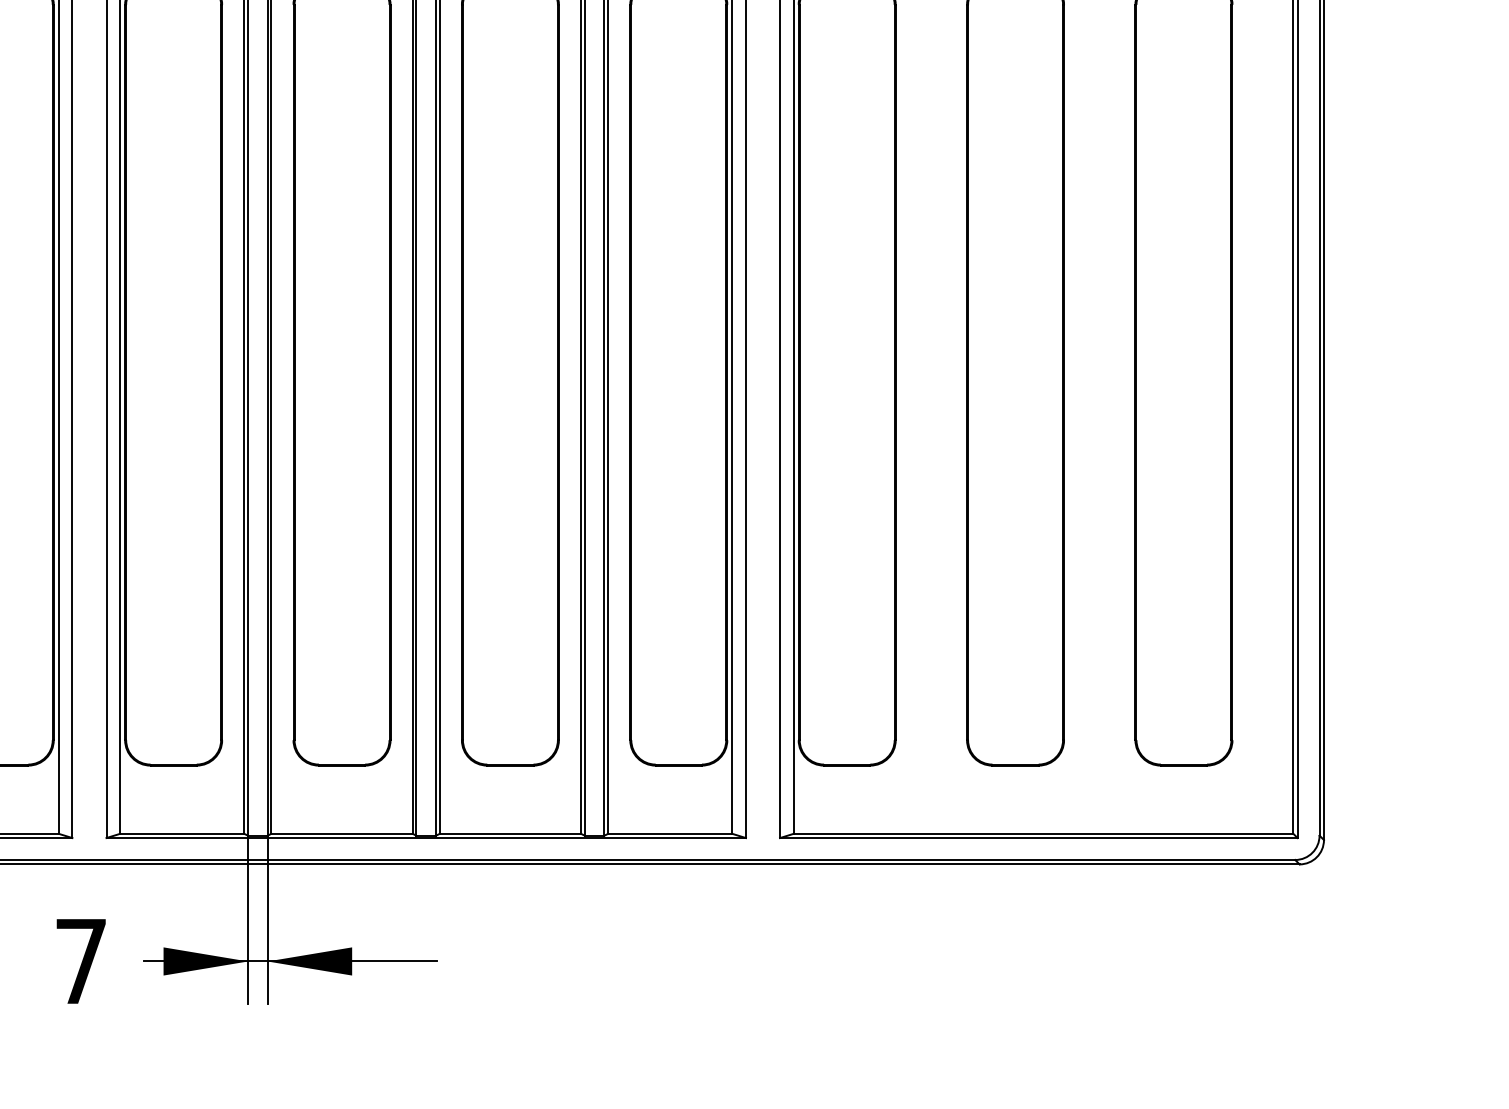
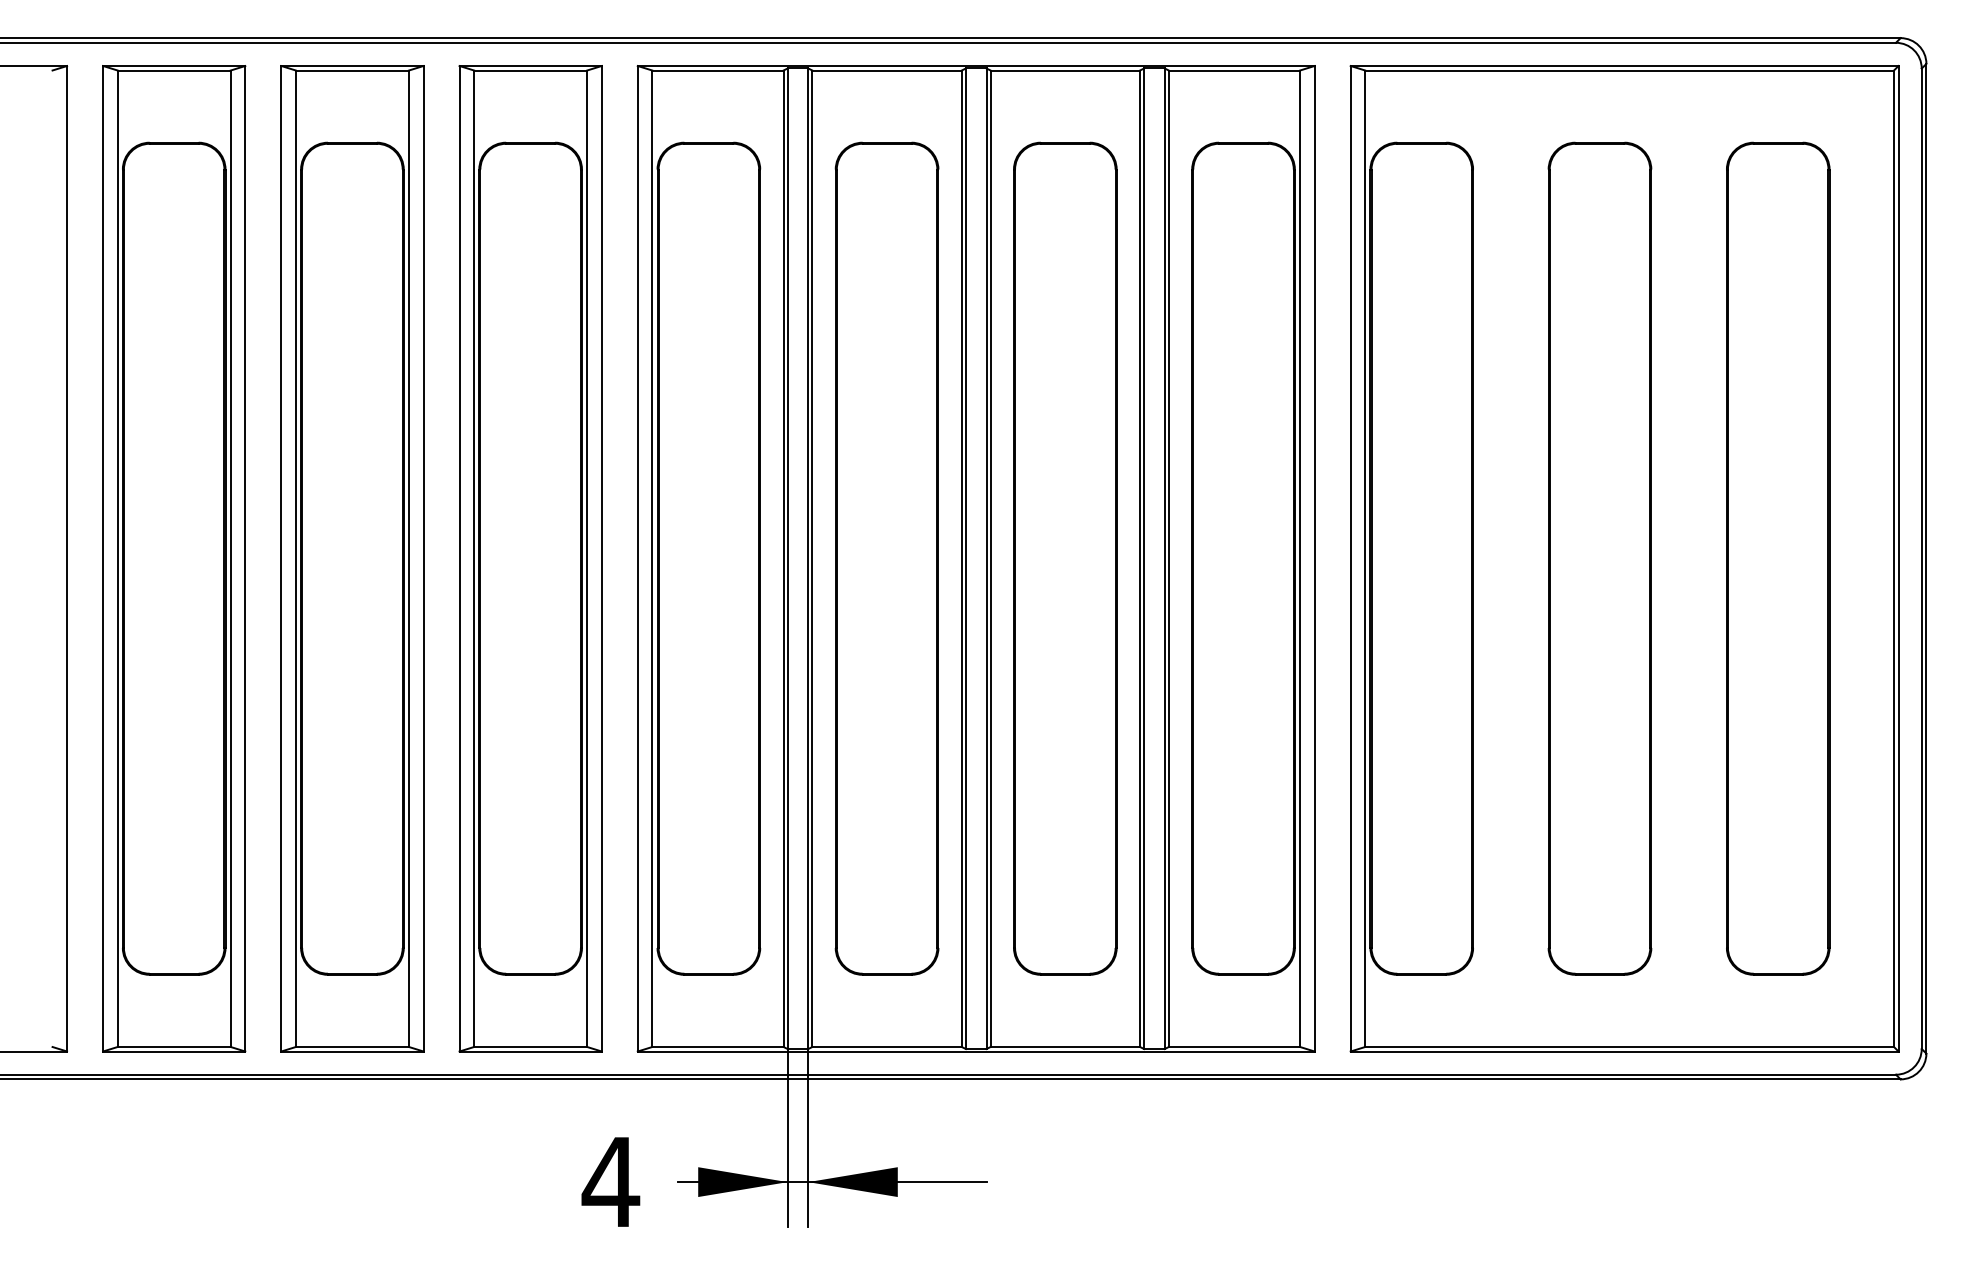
text: (80, 960) -> (610, 1181), 7 -> 4

